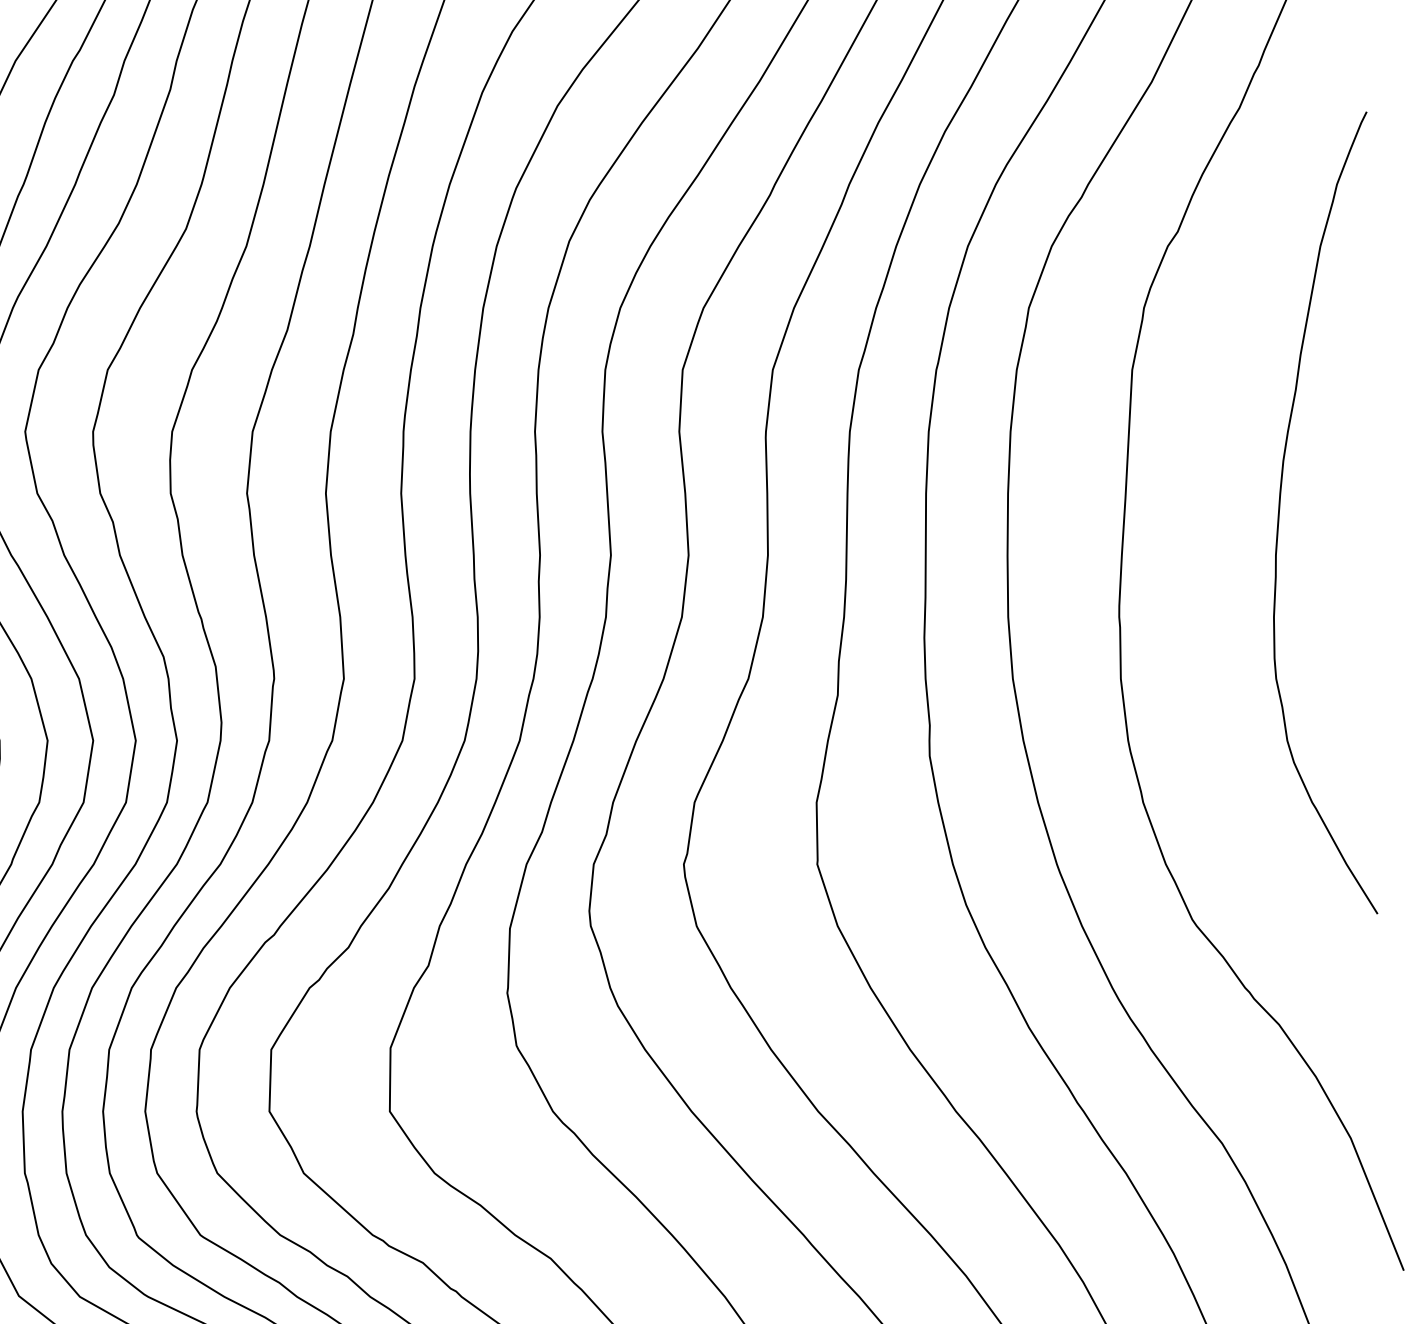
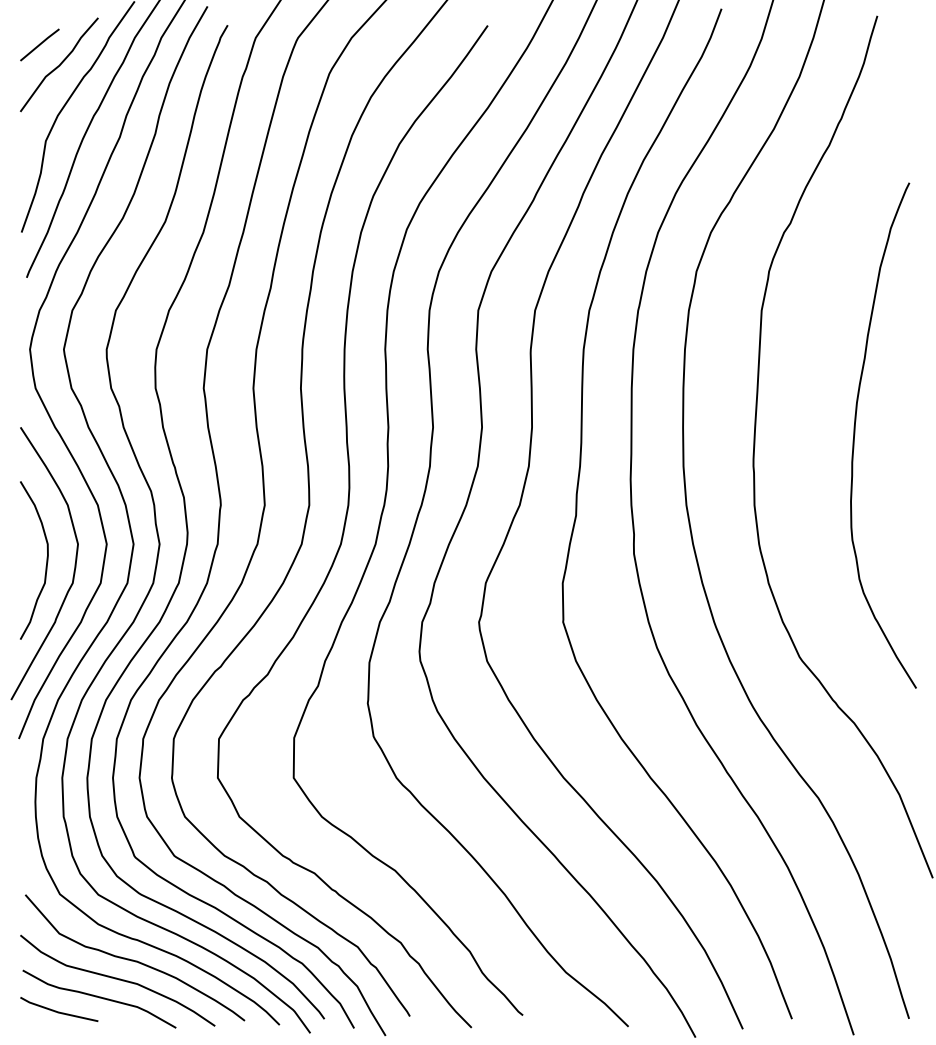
curve: (1281, 511) -> (855, 434), moved

